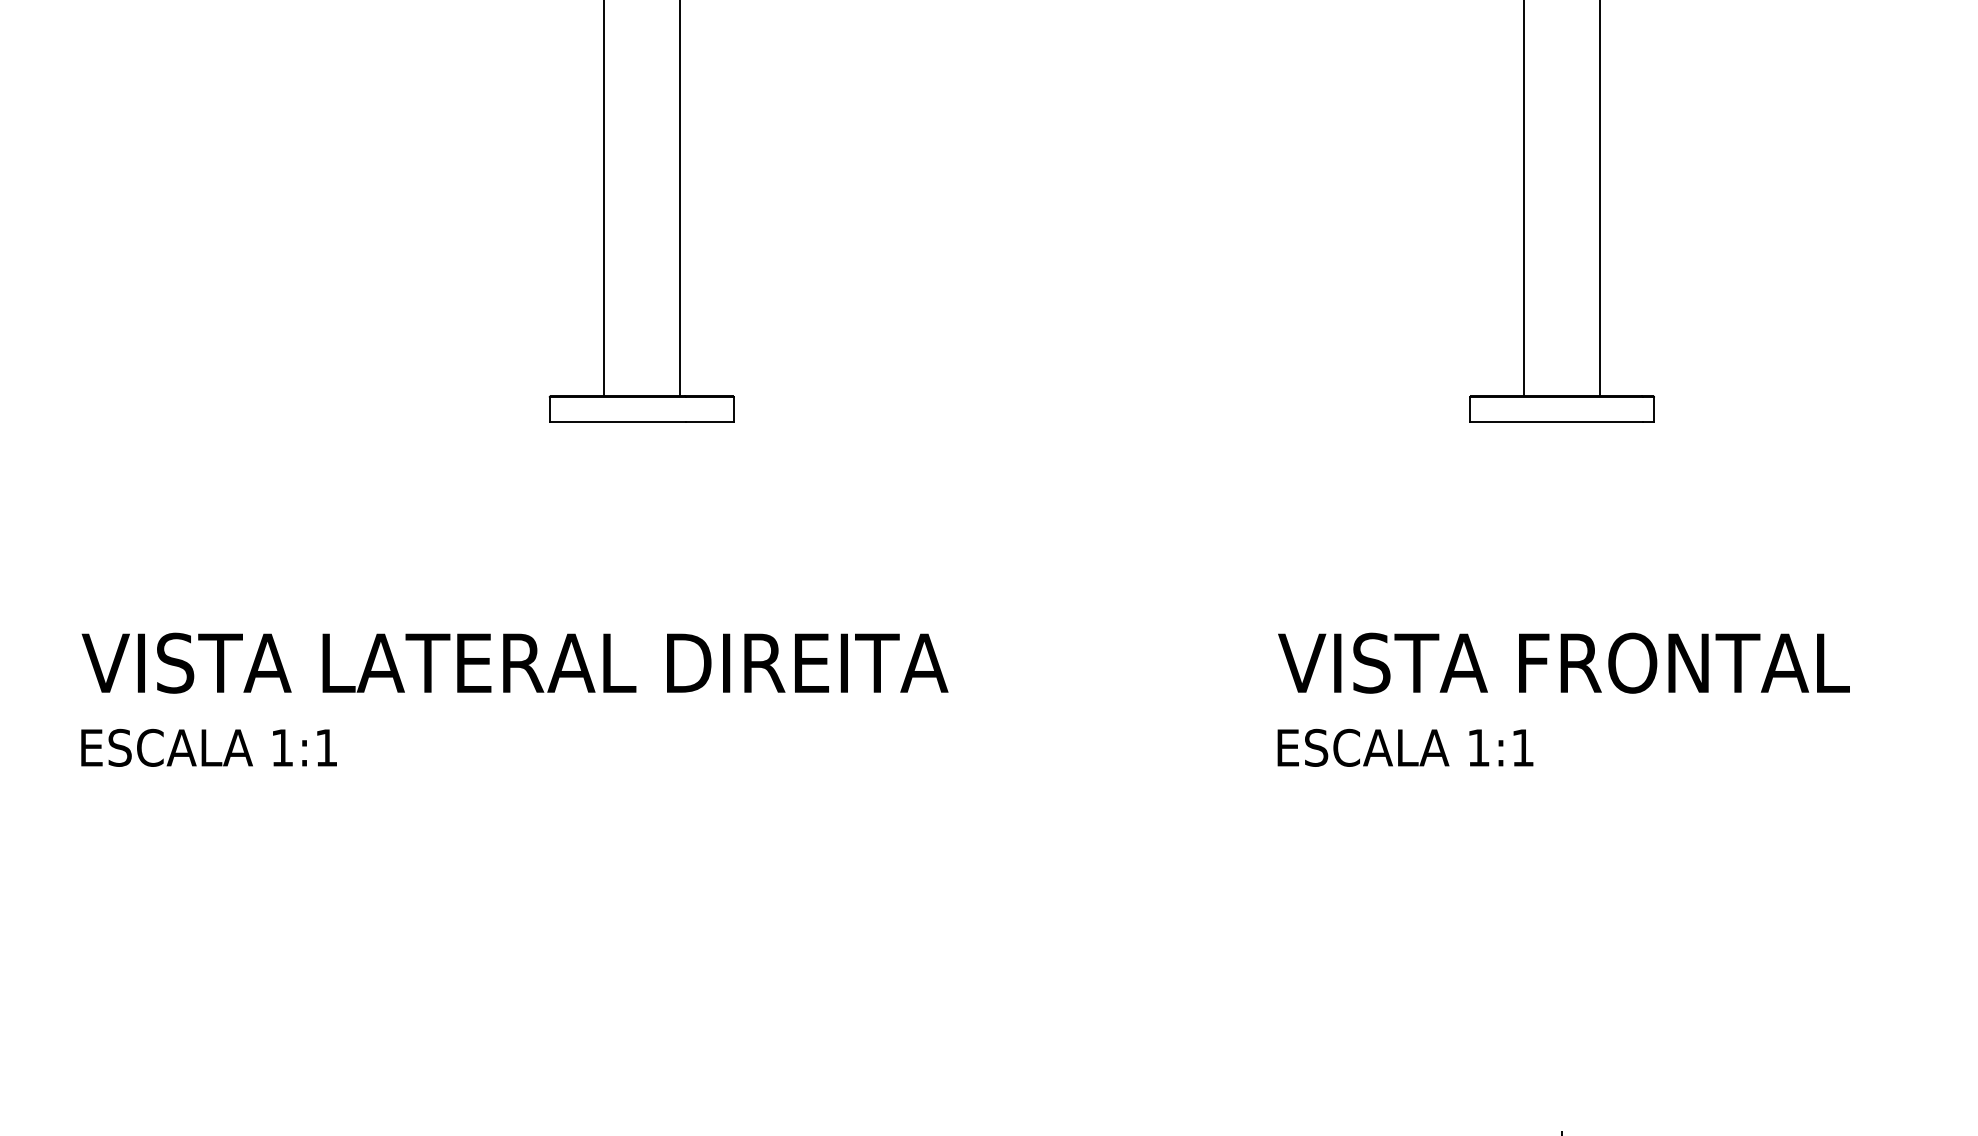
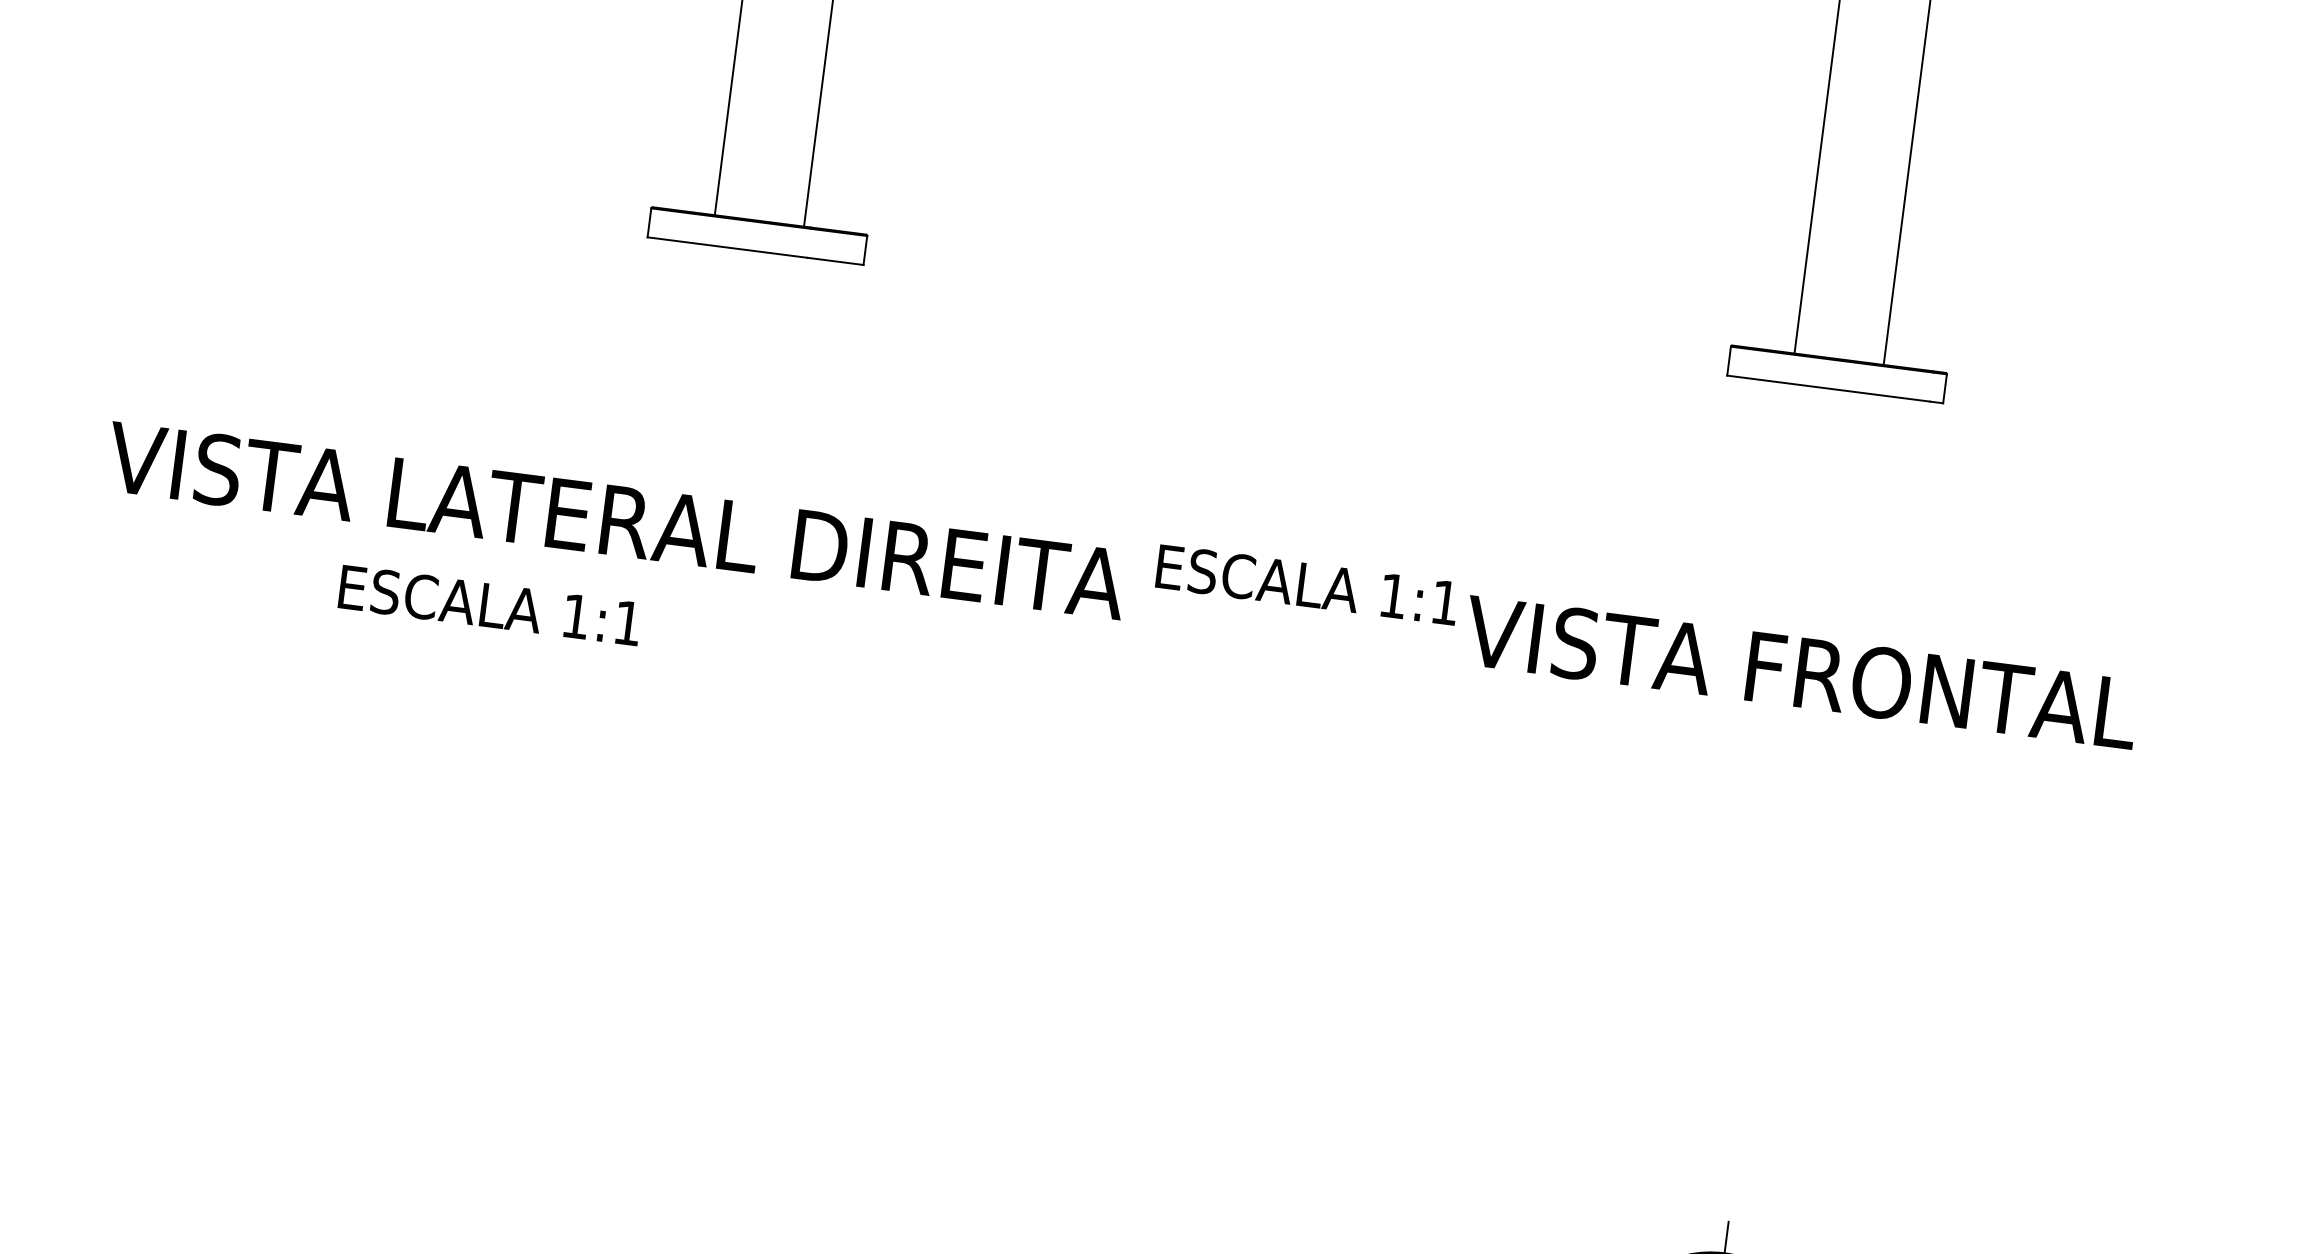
text: (514, 662) -> (616, 519), moved
text: (208, 747) -> (489, 605), moved
text: (1405, 747) -> (1307, 584), moved

